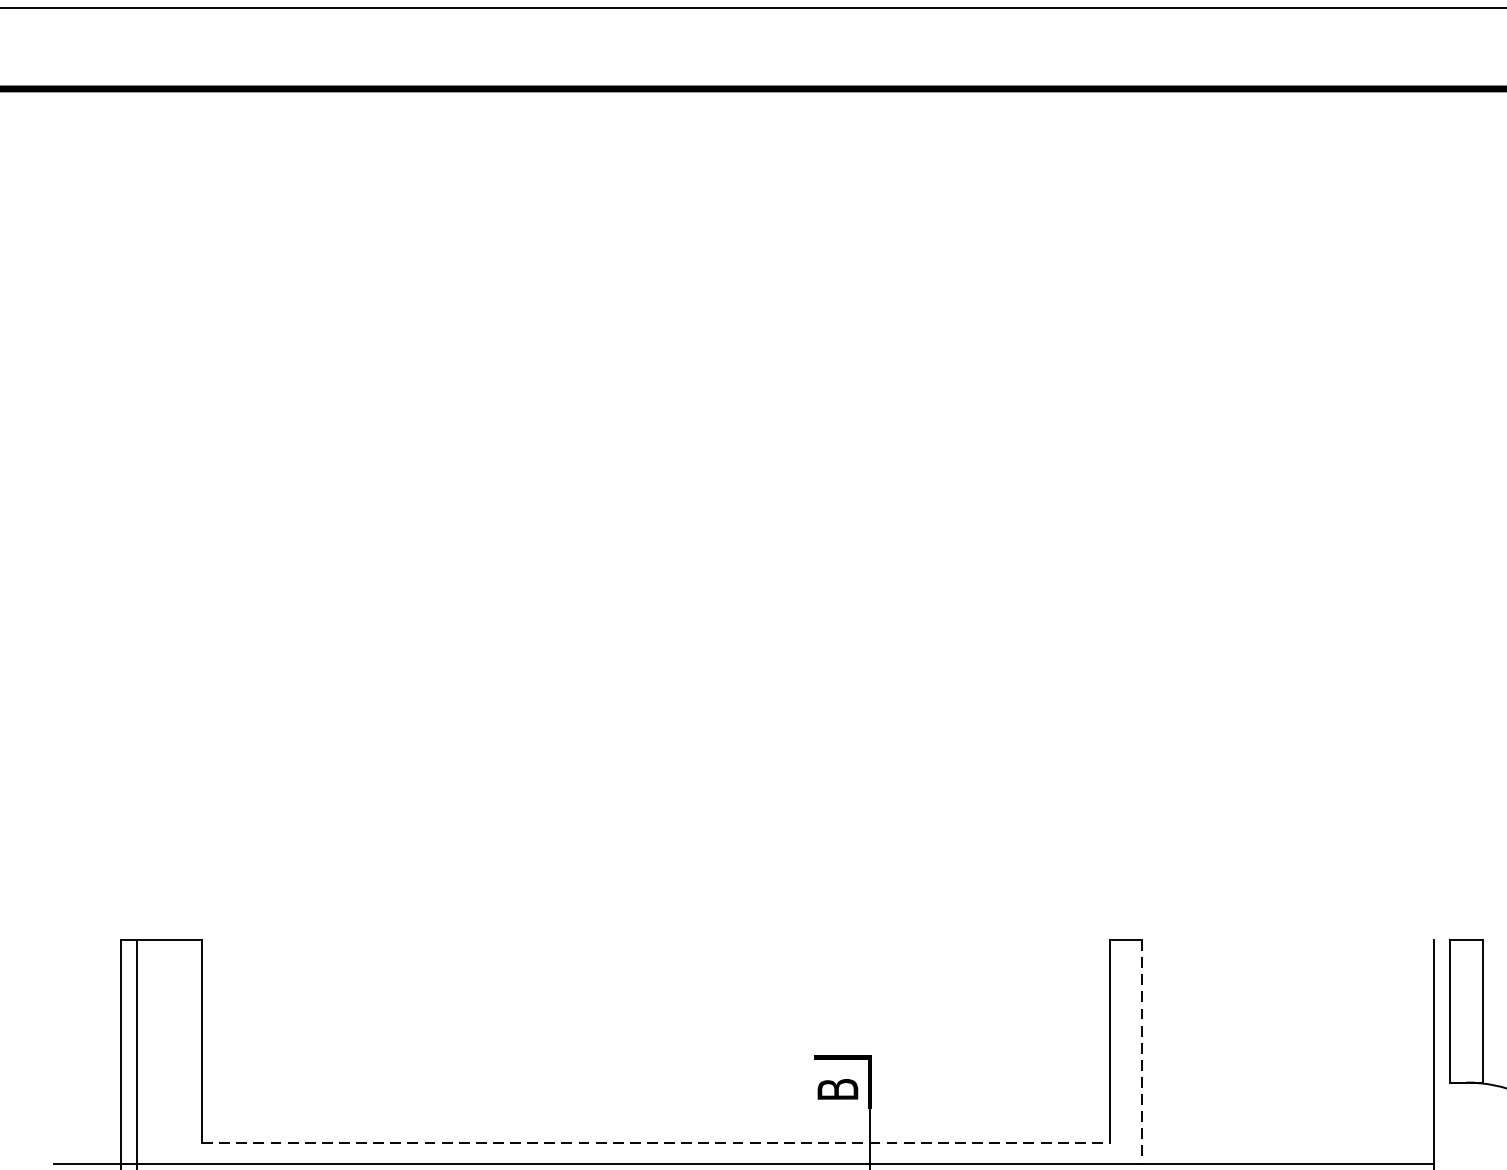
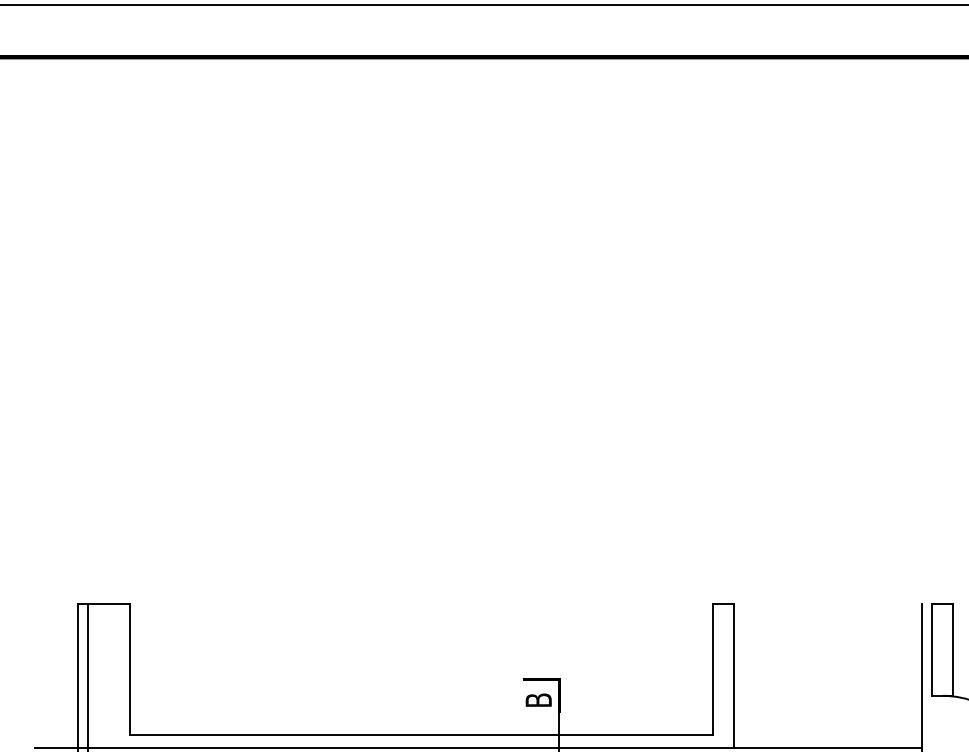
line: (1142, 1052) -> (734, 676), dashed -> solid
line: (655, 1142) -> (421, 734), dashed -> solid

